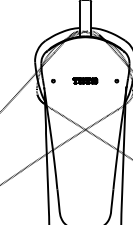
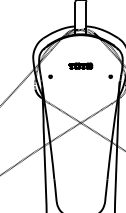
part: (85, 80) -> (81, 65), moved

